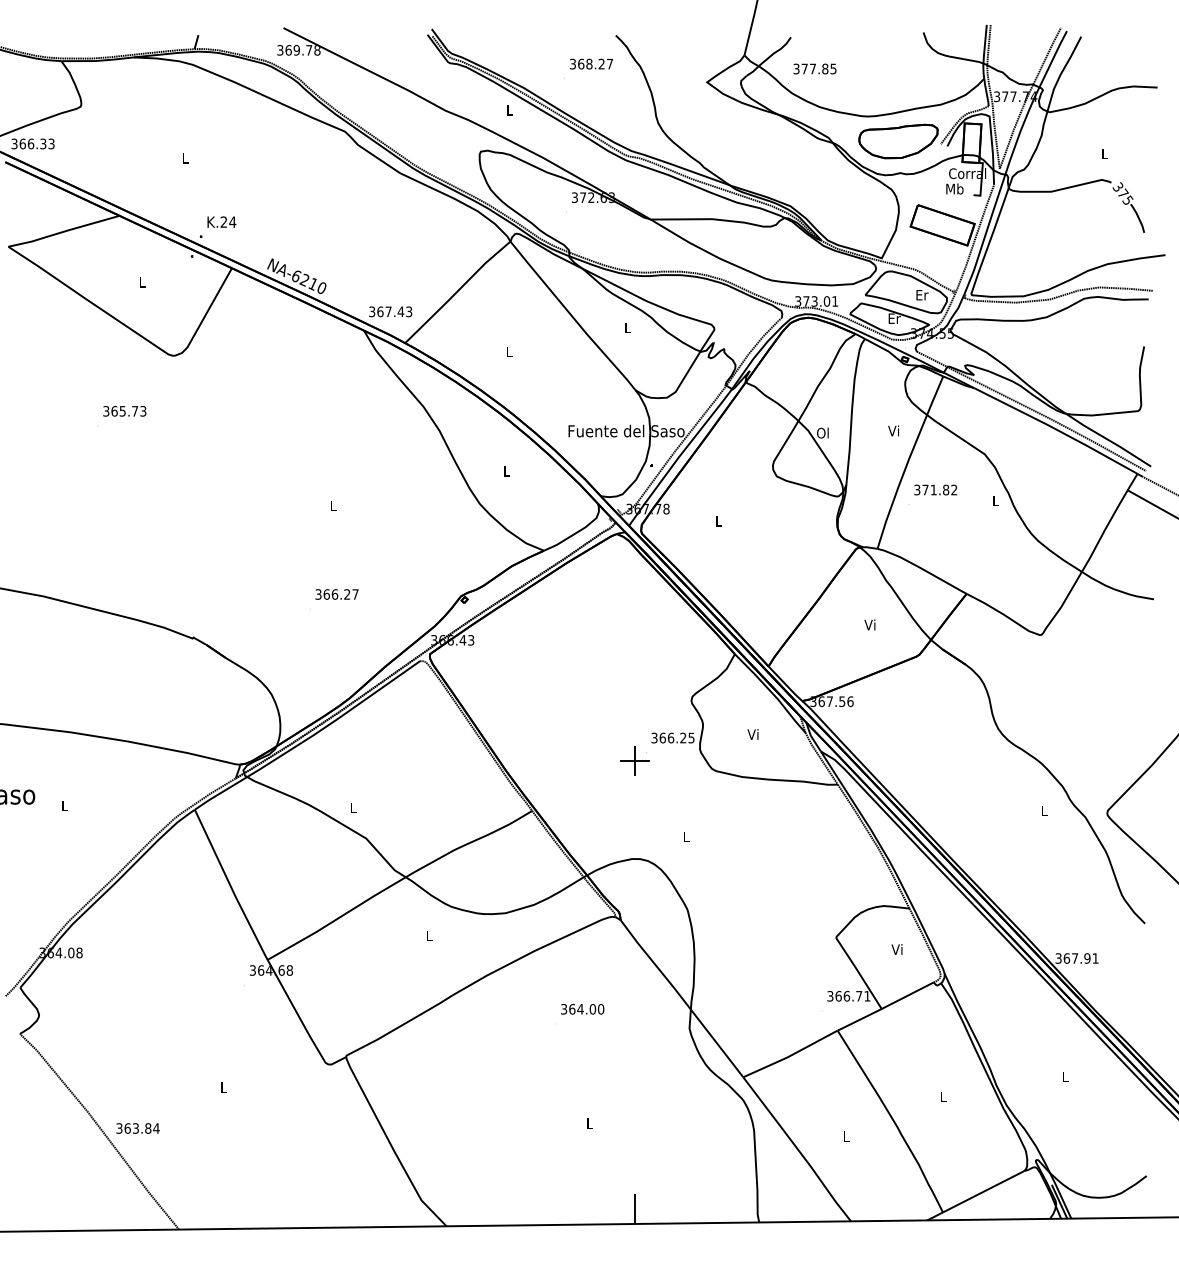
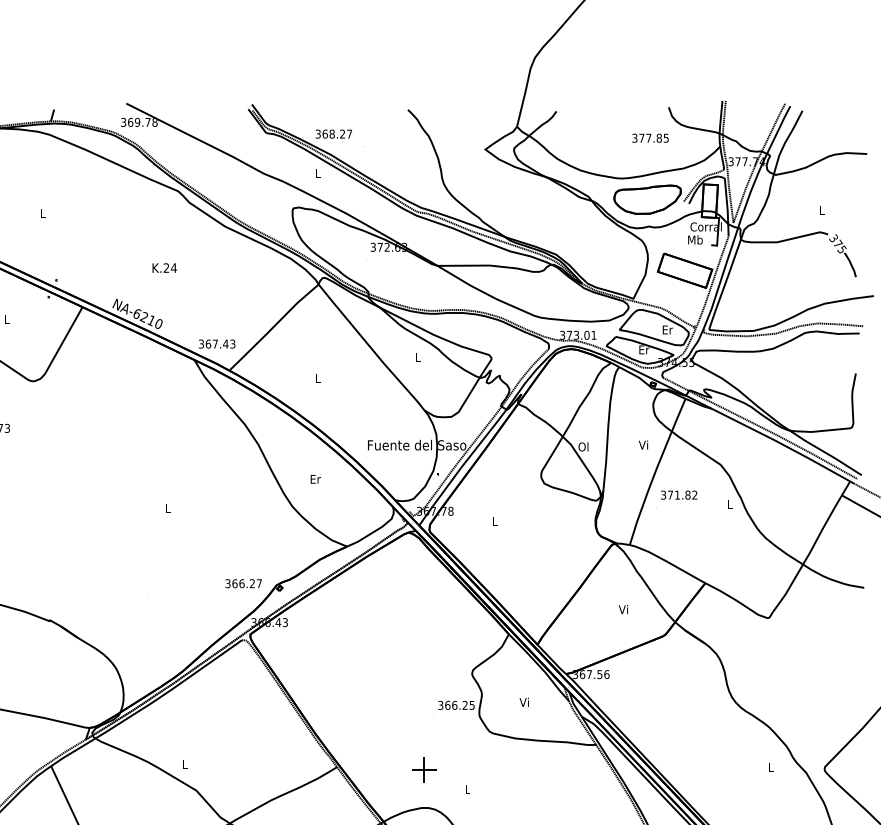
text: (590, 63) -> (333, 133), moved
text: (814, 68) -> (650, 137), moved
text: (221, 221) -> (164, 267), moved
text: (507, 471) -> (316, 479), L -> Er
text: (336, 594) -> (243, 583), moved
part: (634, 760) -> (423, 769), moved

